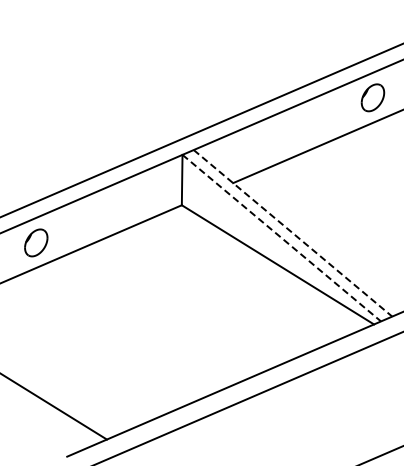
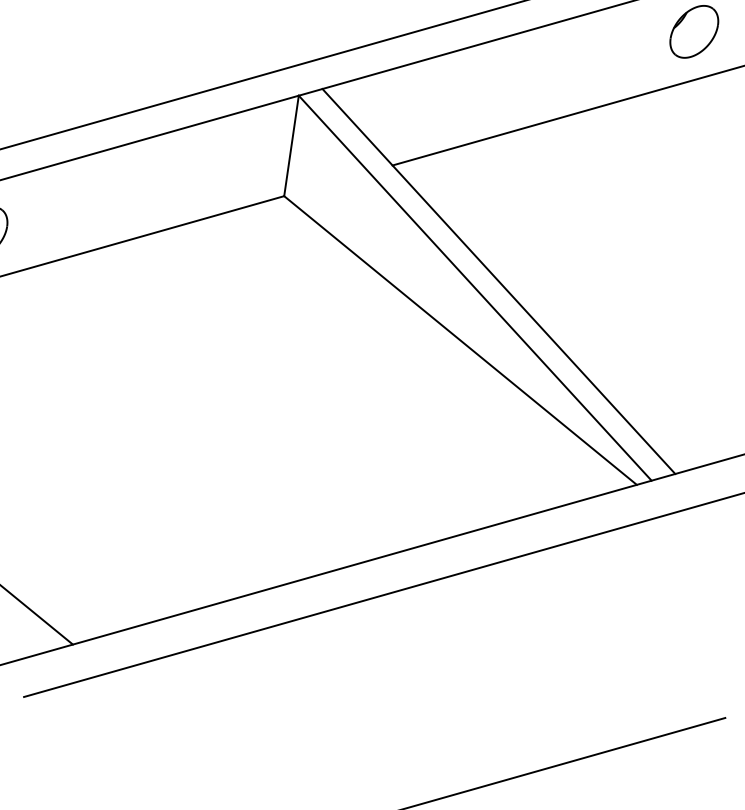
line: (293, 233) -> (499, 281), dashed -> solid
line: (281, 238) -> (474, 288), dashed -> solid

